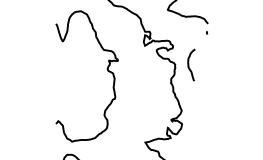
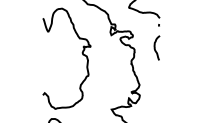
curve: (189, 64) -> (155, 47), moved

